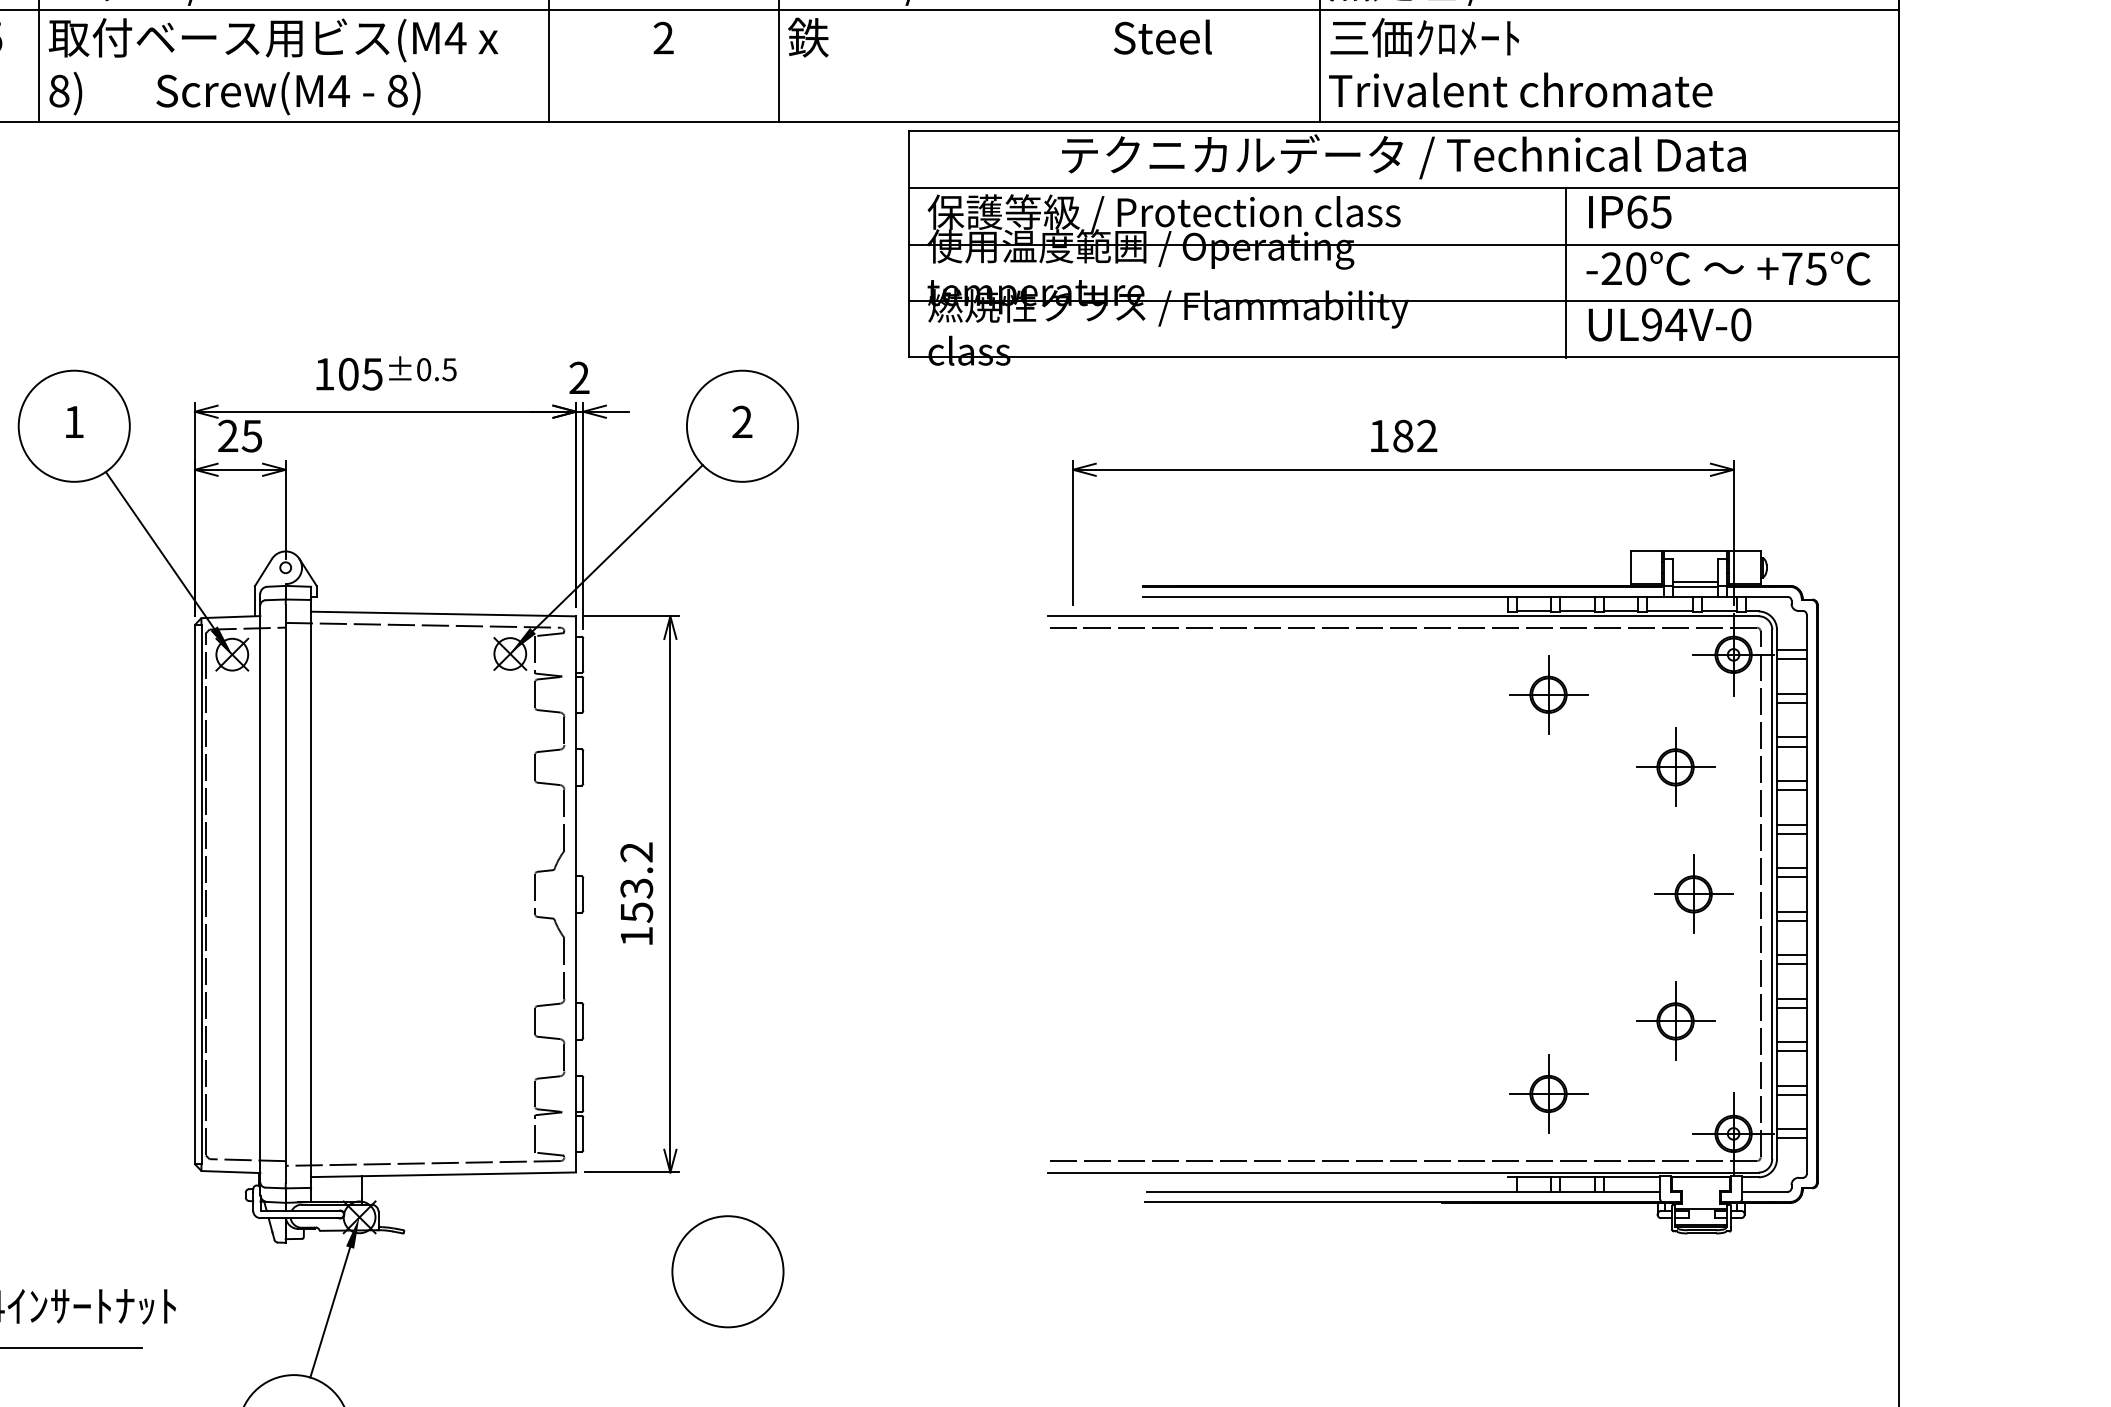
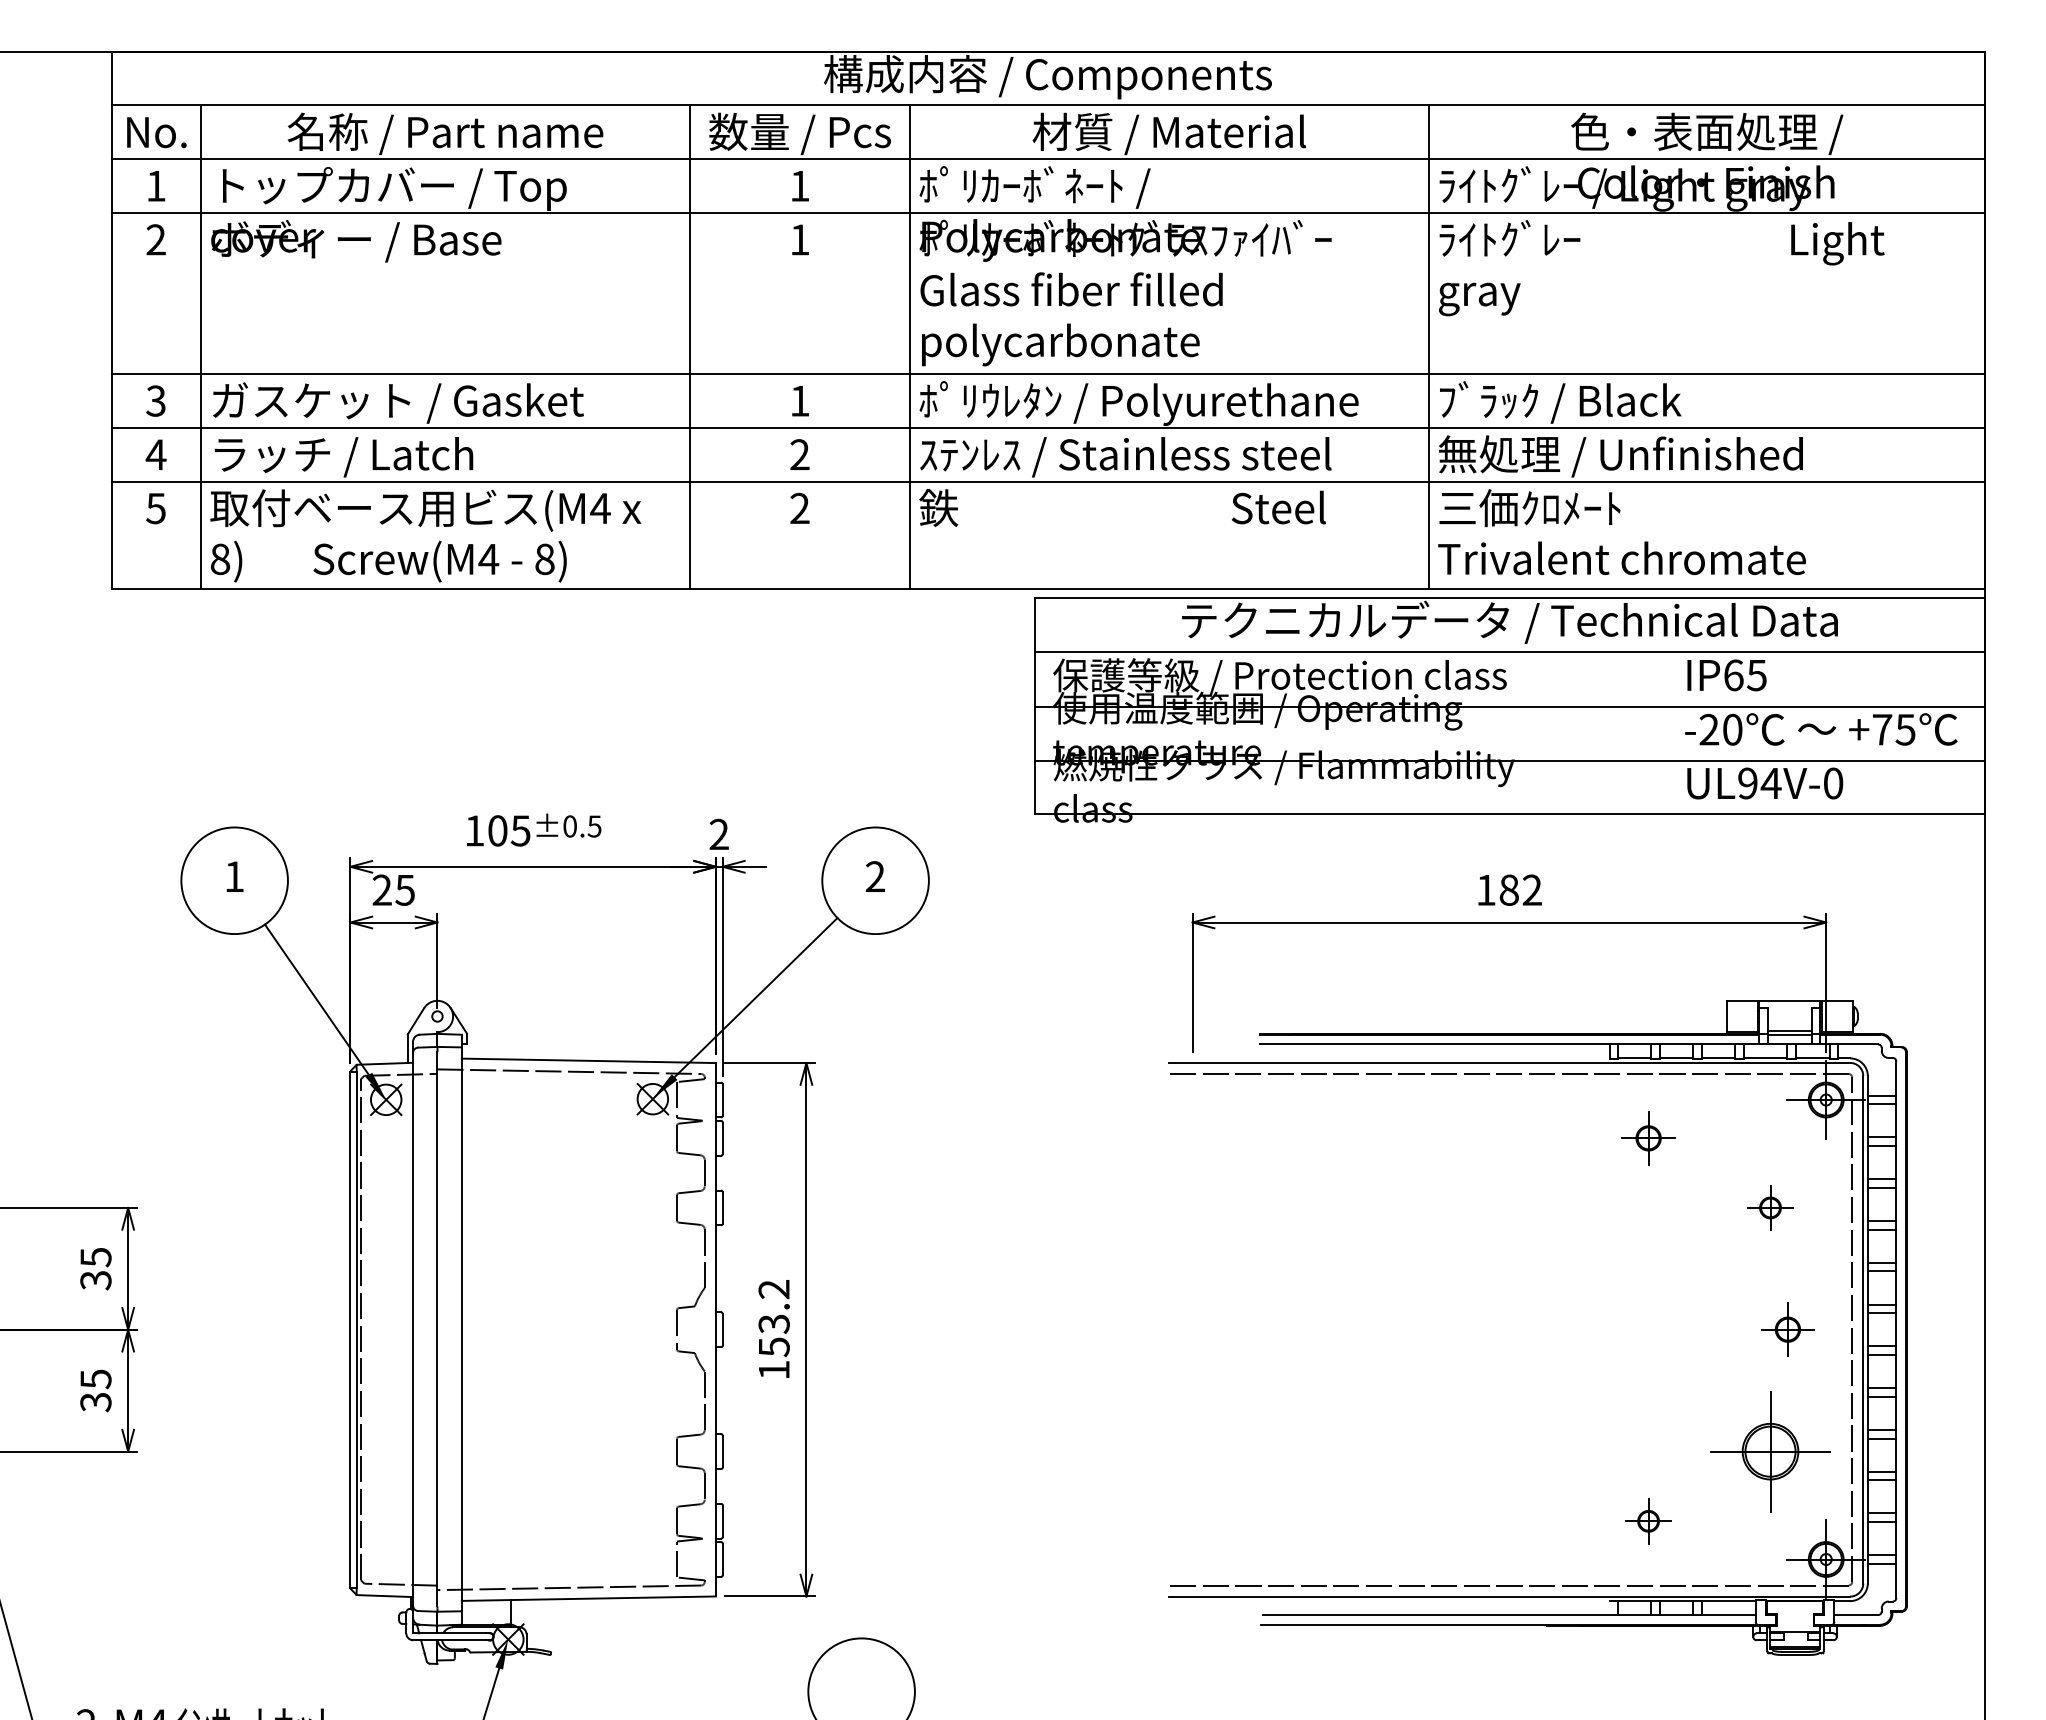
line: (1566, 272) -> (1665, 733), removed
part: (1548, 694) -> (1648, 1138), size x0.7
part: (1675, 766) -> (1770, 1207), size x0.6
part: (1693, 894) -> (1787, 1329), size x0.7
part: (1675, 1021) -> (1770, 1451), size x1.6
part: (1548, 1094) -> (1648, 1521), size x0.6

